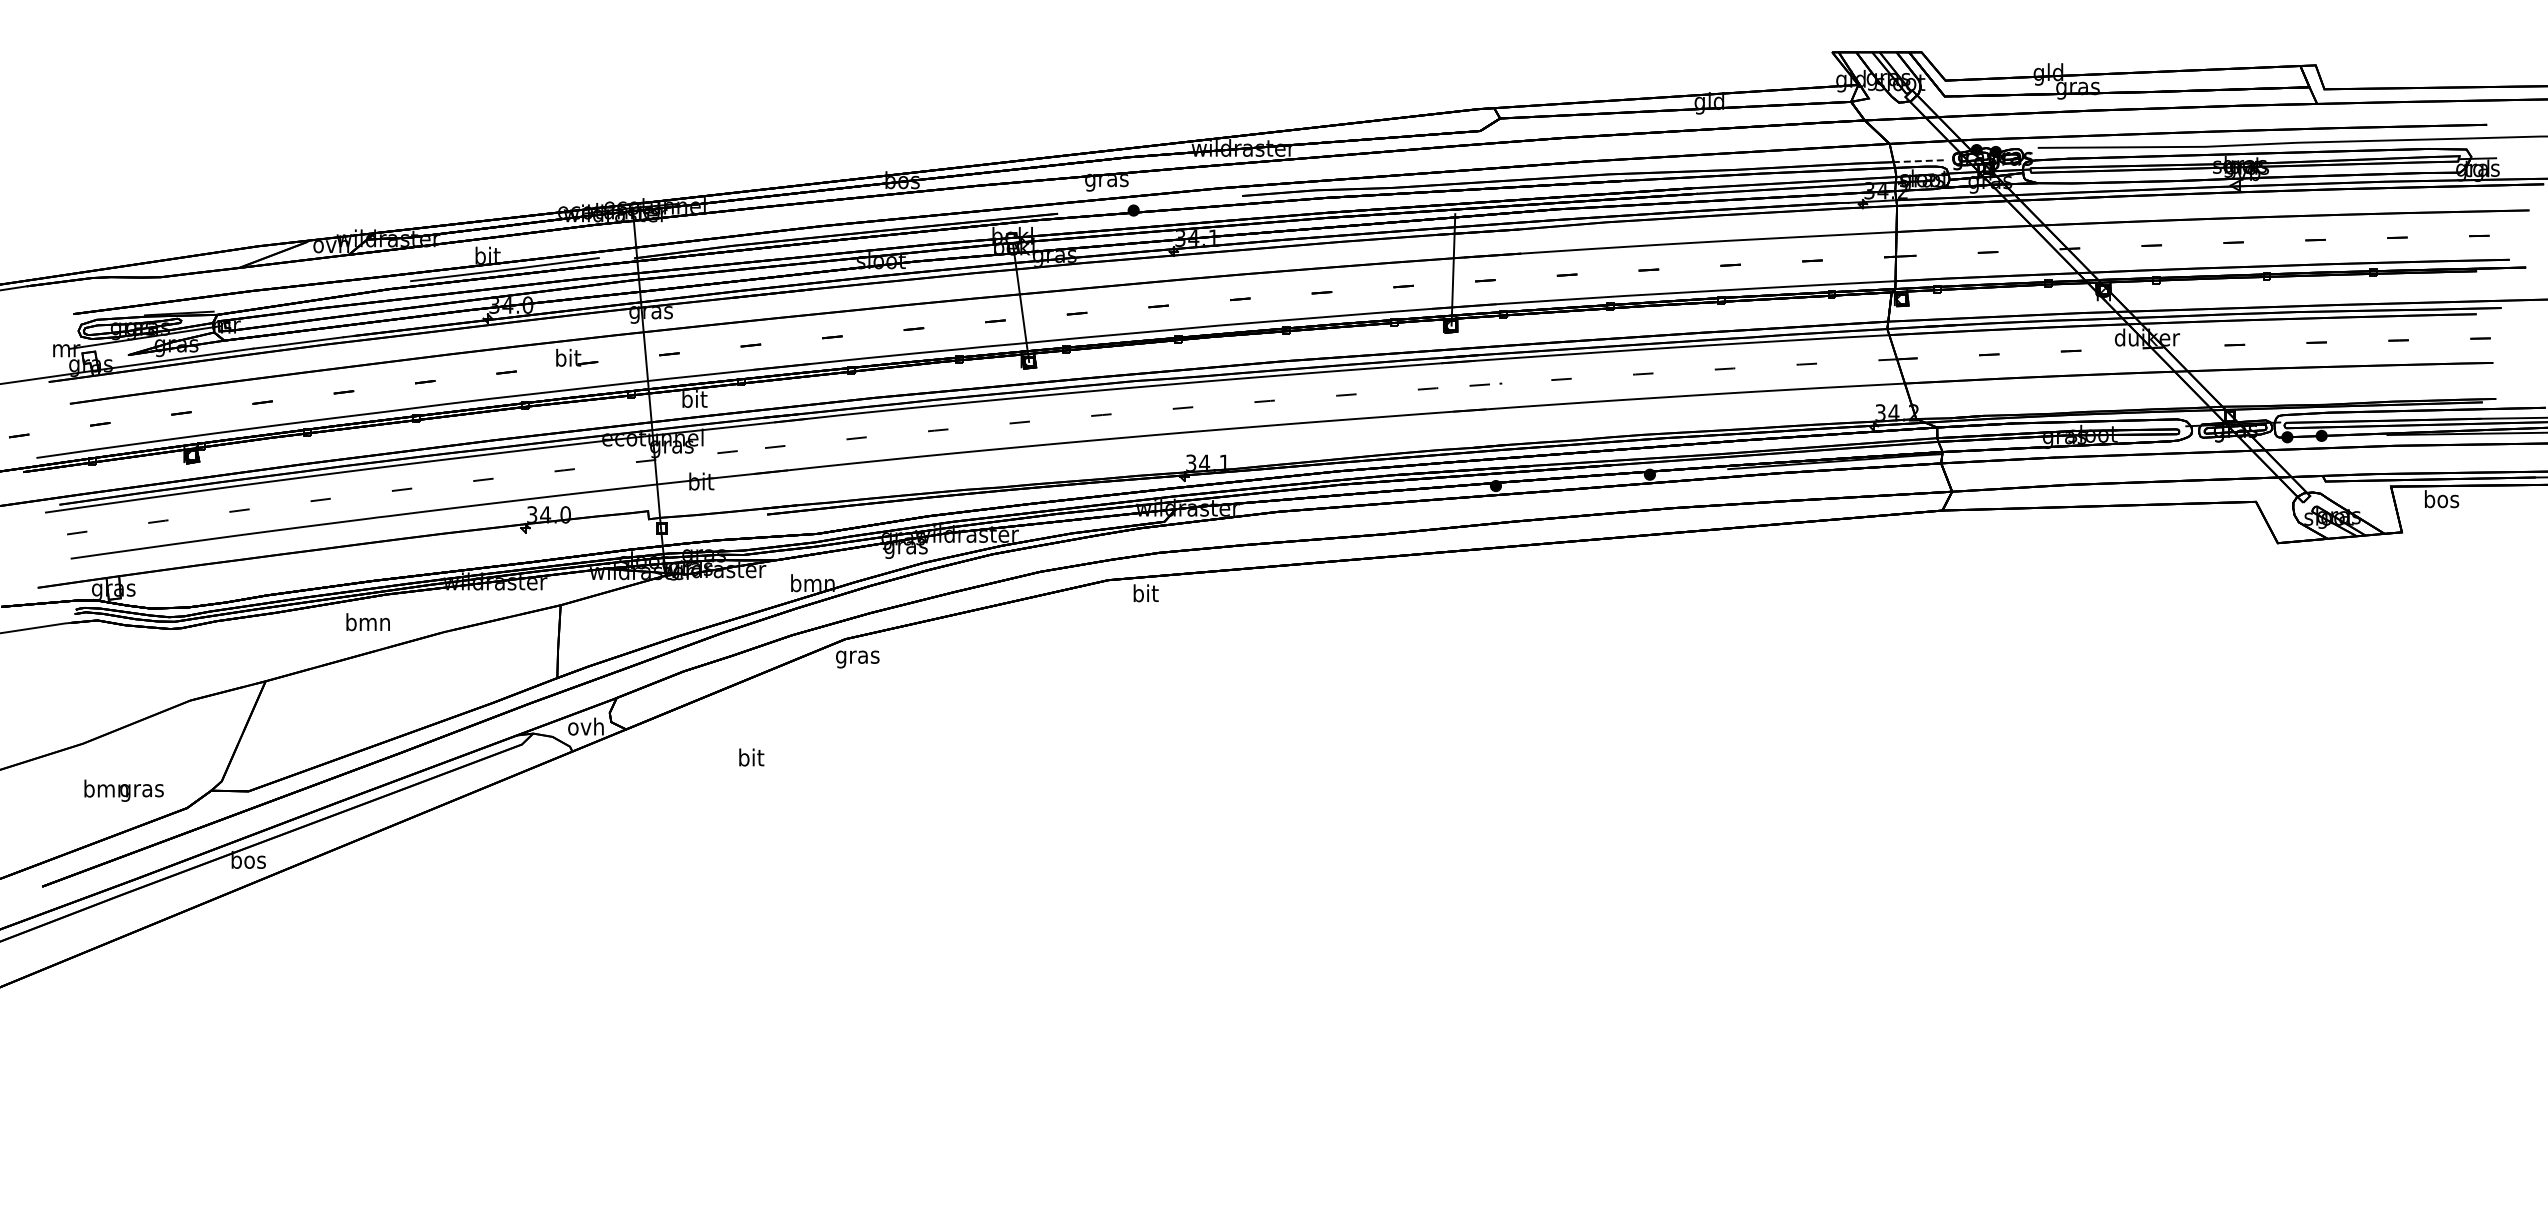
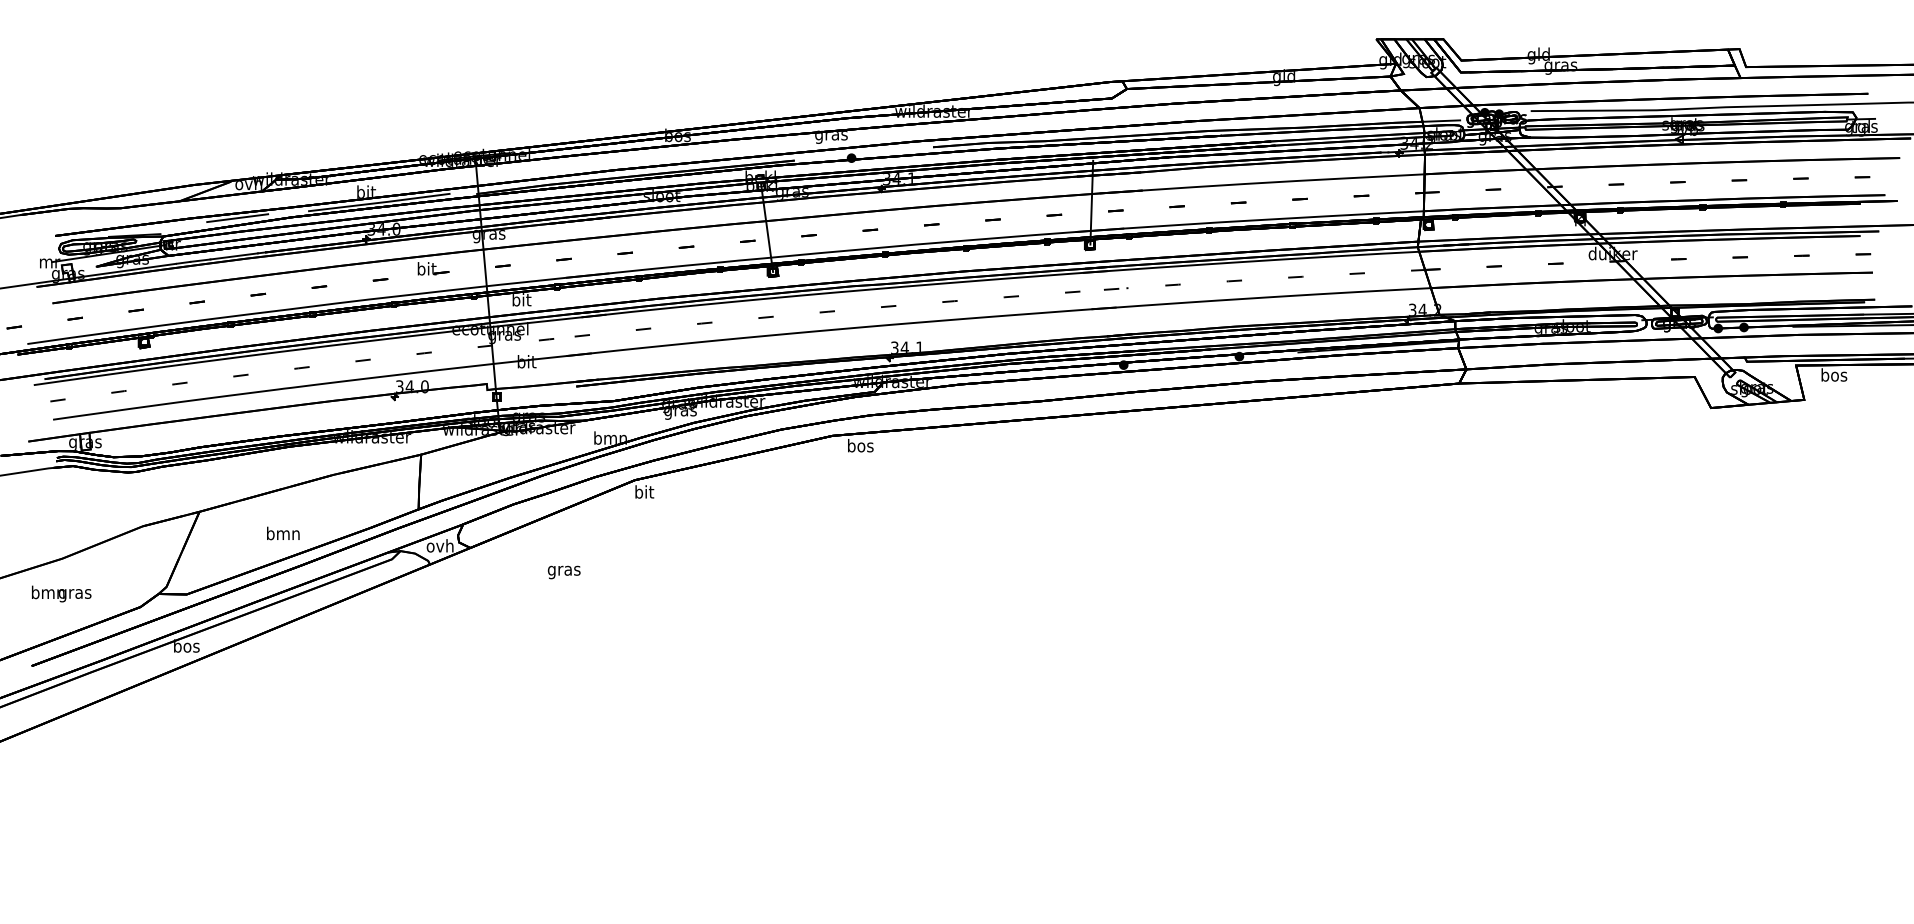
line: (1918, 161) -> (1441, 121), dashed -> solid
line: (315, 290) -> (236, 218), added
text: (1145, 593) -> (860, 445), bit -> bos
text: (367, 622) -> (282, 533), moved
text: (857, 657) -> (644, 493), gras -> bit
text: (750, 759) -> (563, 570), bit -> gras
text: (123, 790) -> (61, 593), moved

